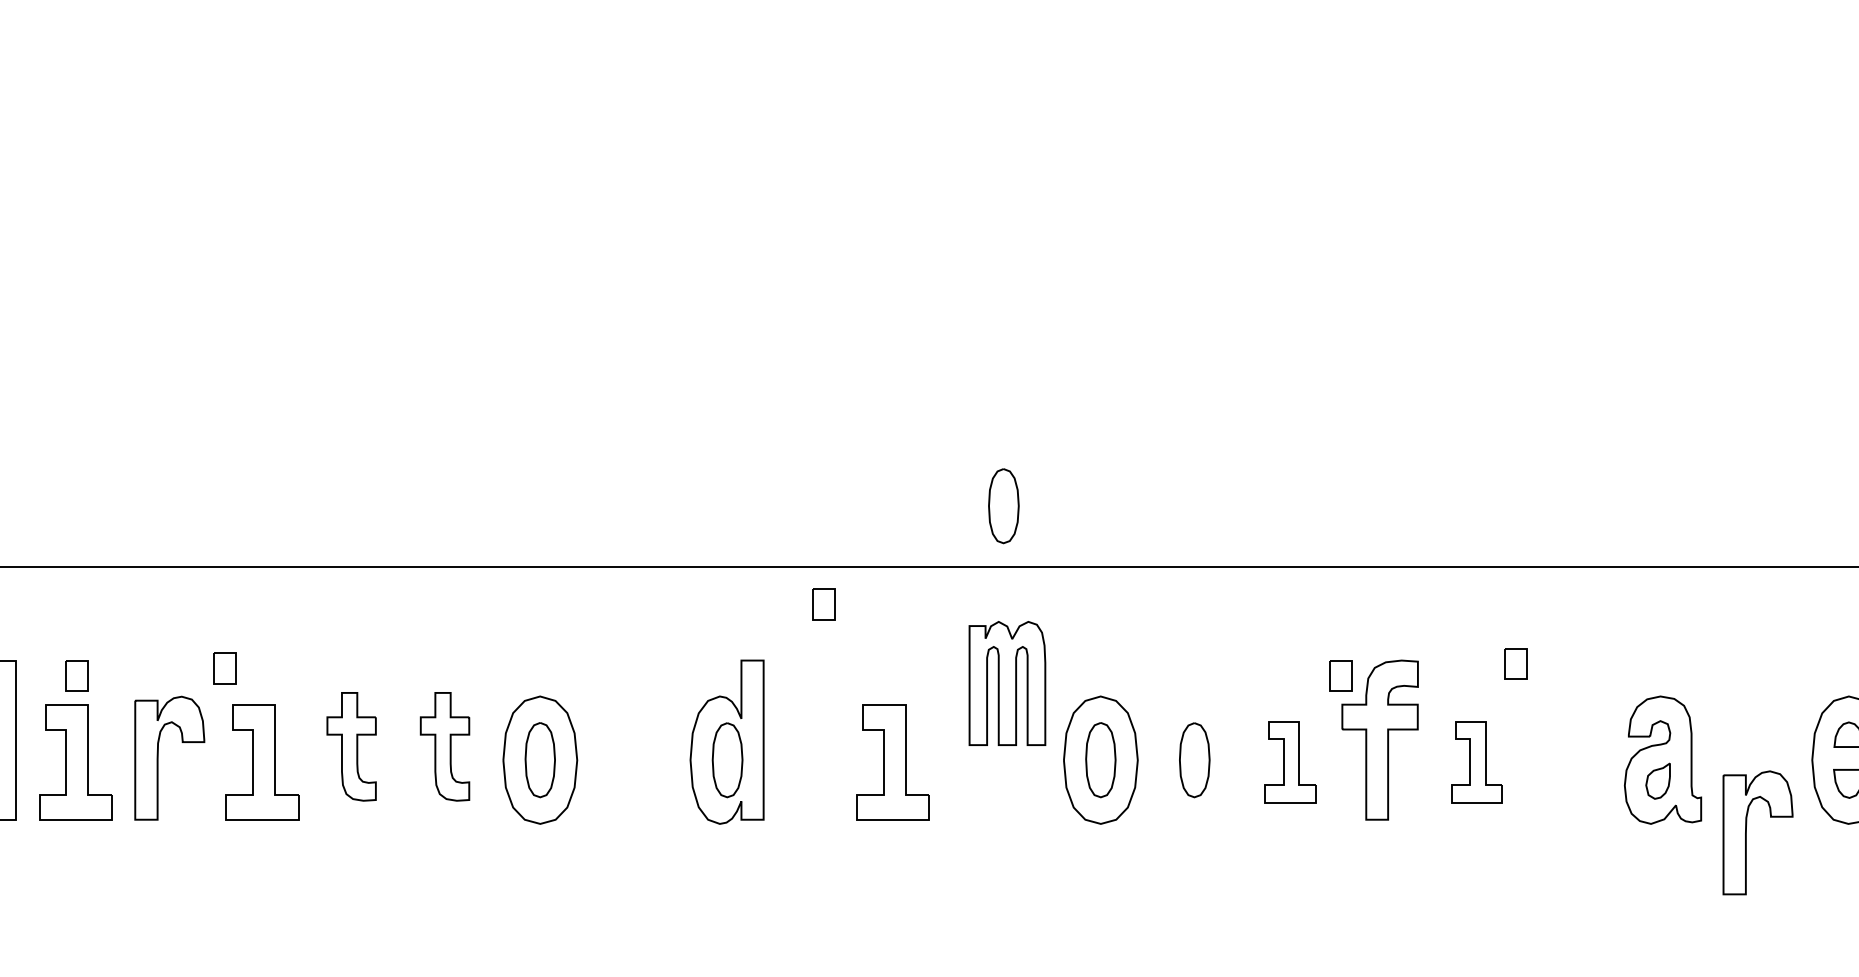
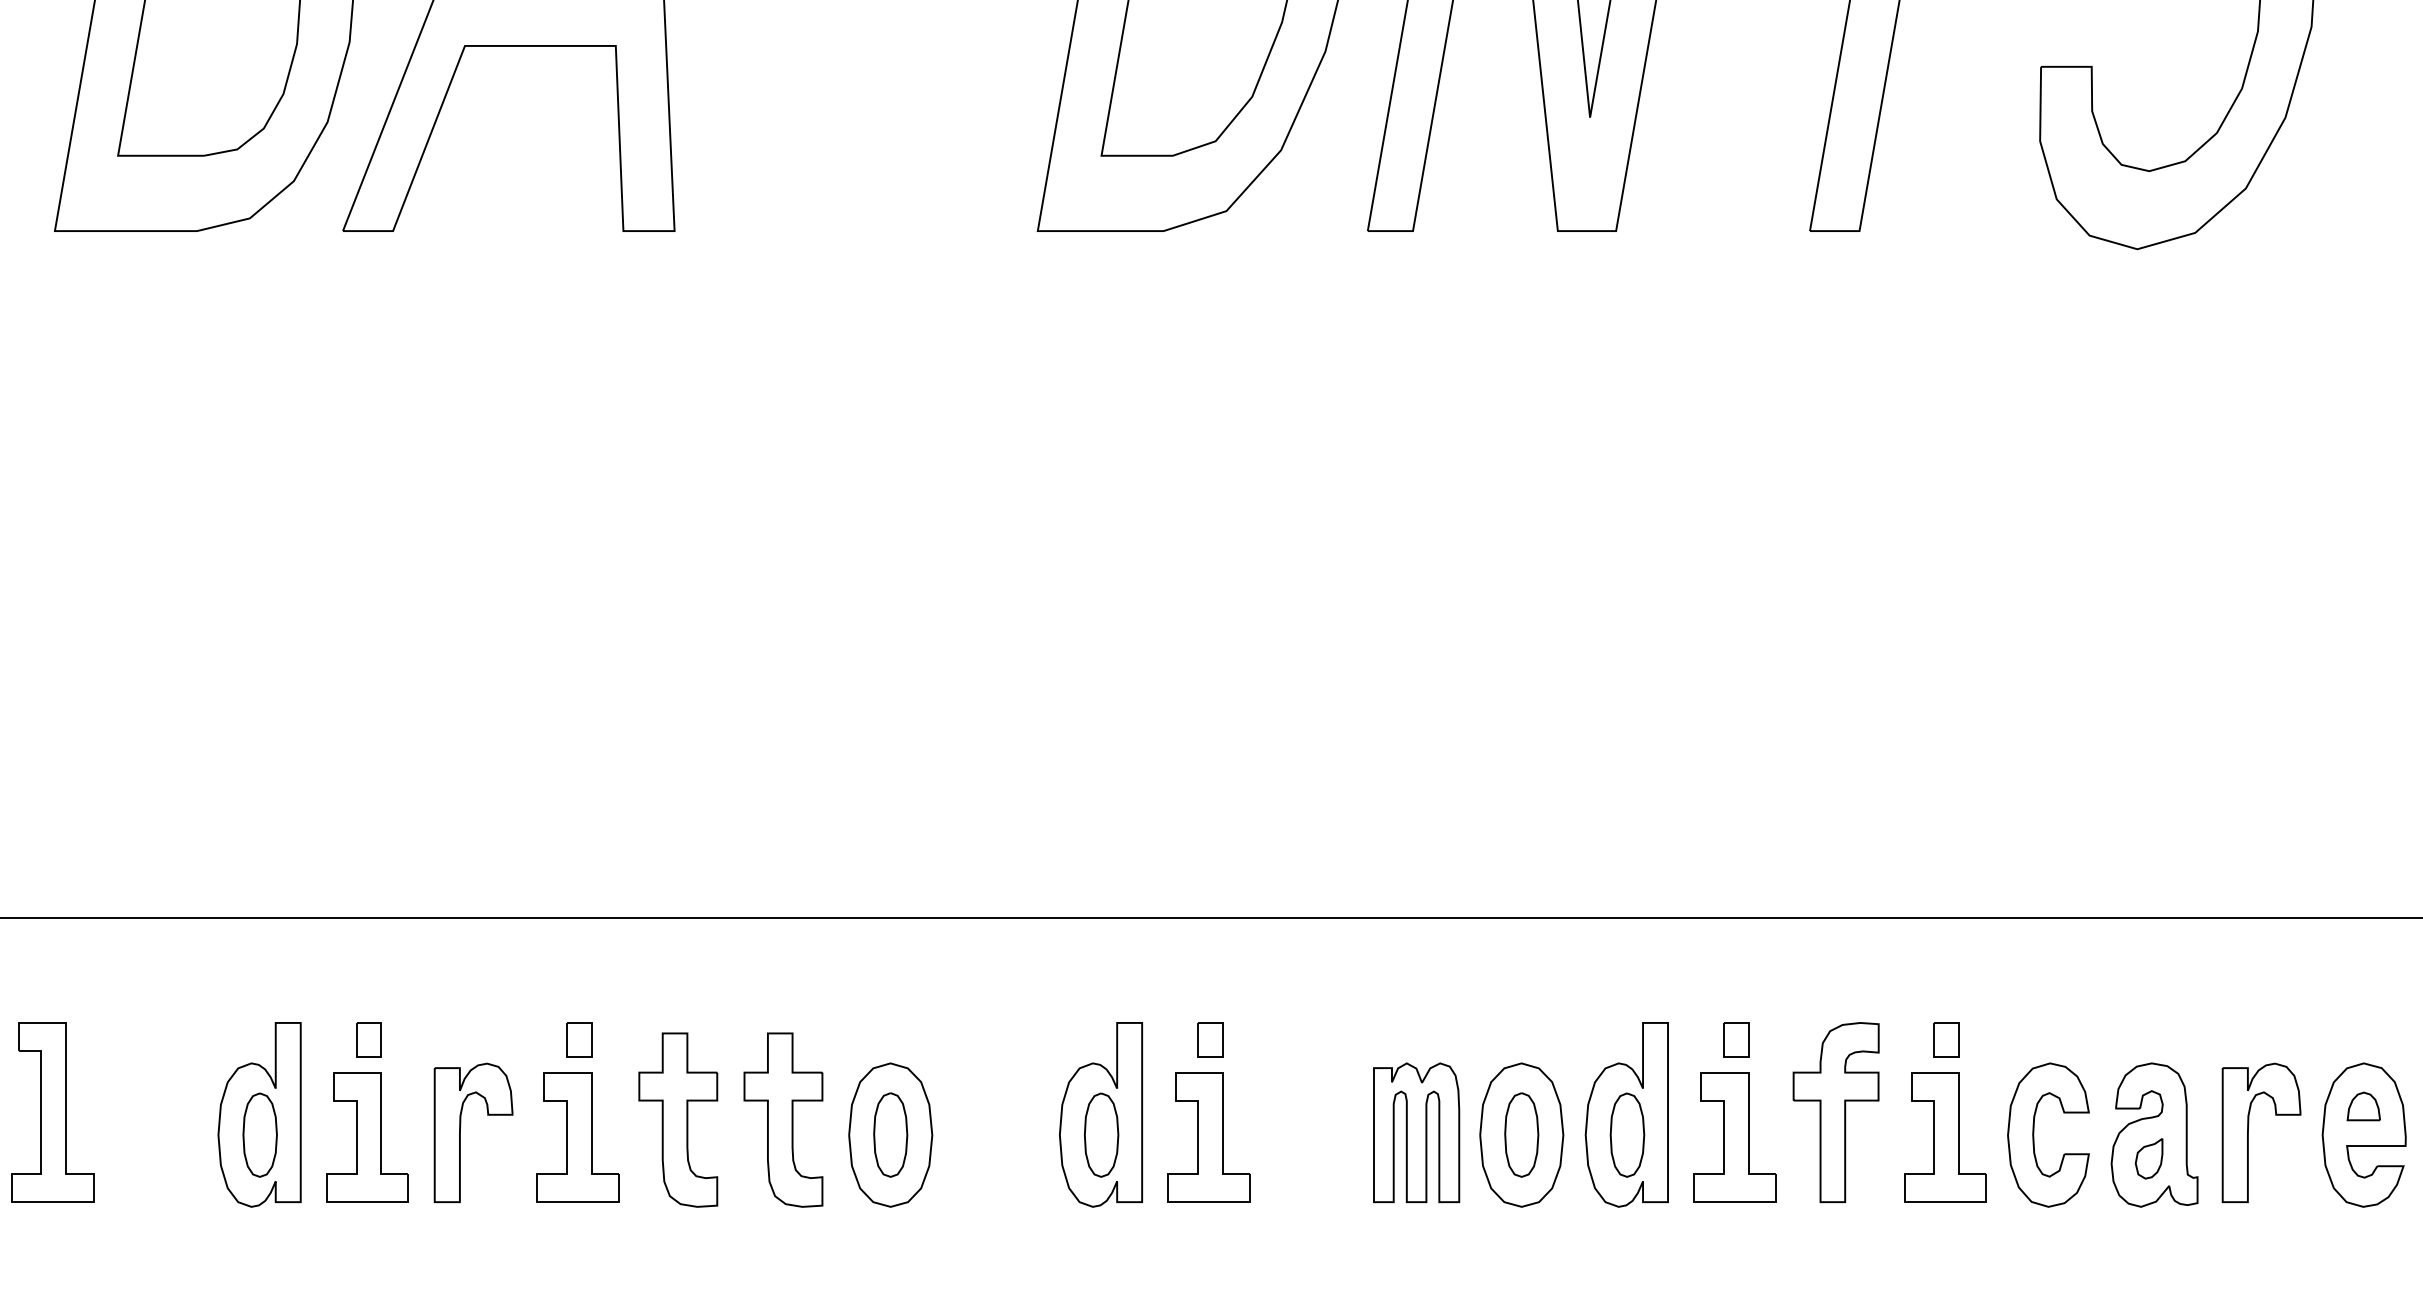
part: (1003, 505) -> (1412, 848), removed
part: (824, 604) -> (1210, 1039), moved
part: (1515, 663) -> (1946, 1039), moved
part: (224, 668) -> (579, 1039), moved
part: (1341, 675) -> (1736, 1039), moved
part: (1007, 683) -> (1416, 1132), moved
part: (1193, 741) -> (1626, 1114), added
part: (351, 746) -> (678, 1119), size x1.43
part: (445, 746) -> (783, 1119), size x1.43
part: (1556, 759) -> (2034, 1134), added
part: (892, 762) -> (1208, 1137), moved
part: (1289, 762) -> (1734, 1137), size x1.43
part: (1477, 762) -> (1945, 1137), size x1.43
part: (1746, 832) -> (2248, 1132), moved

